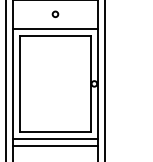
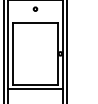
line: (55, 28) -> (35, 18), removed
line: (55, 145) -> (35, 93), removed

